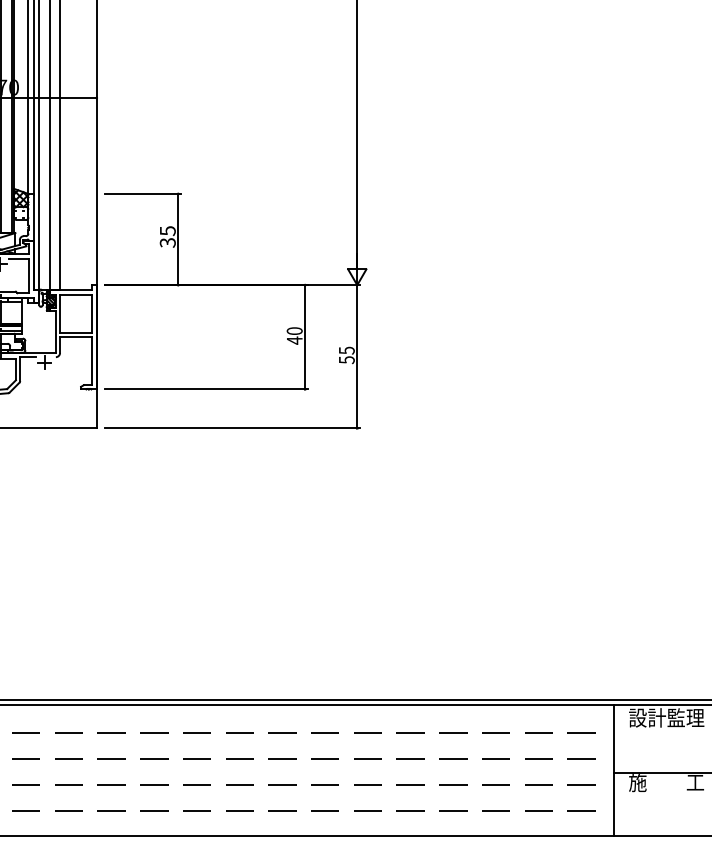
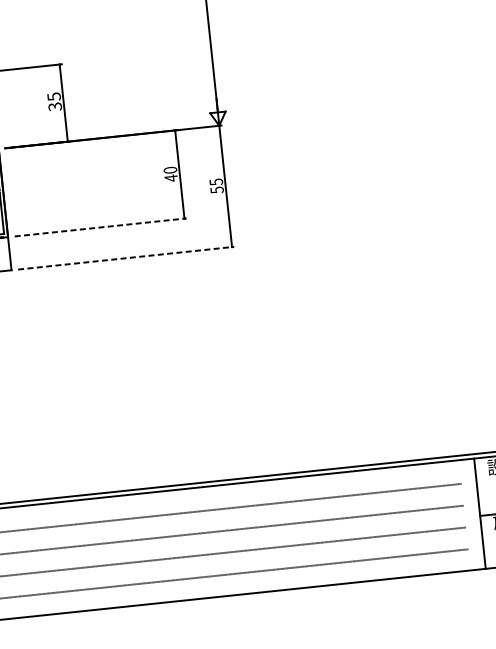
line: (206, 389) -> (100, 227), solid -> dashed
line: (232, 428) -> (126, 258), solid -> dashed

